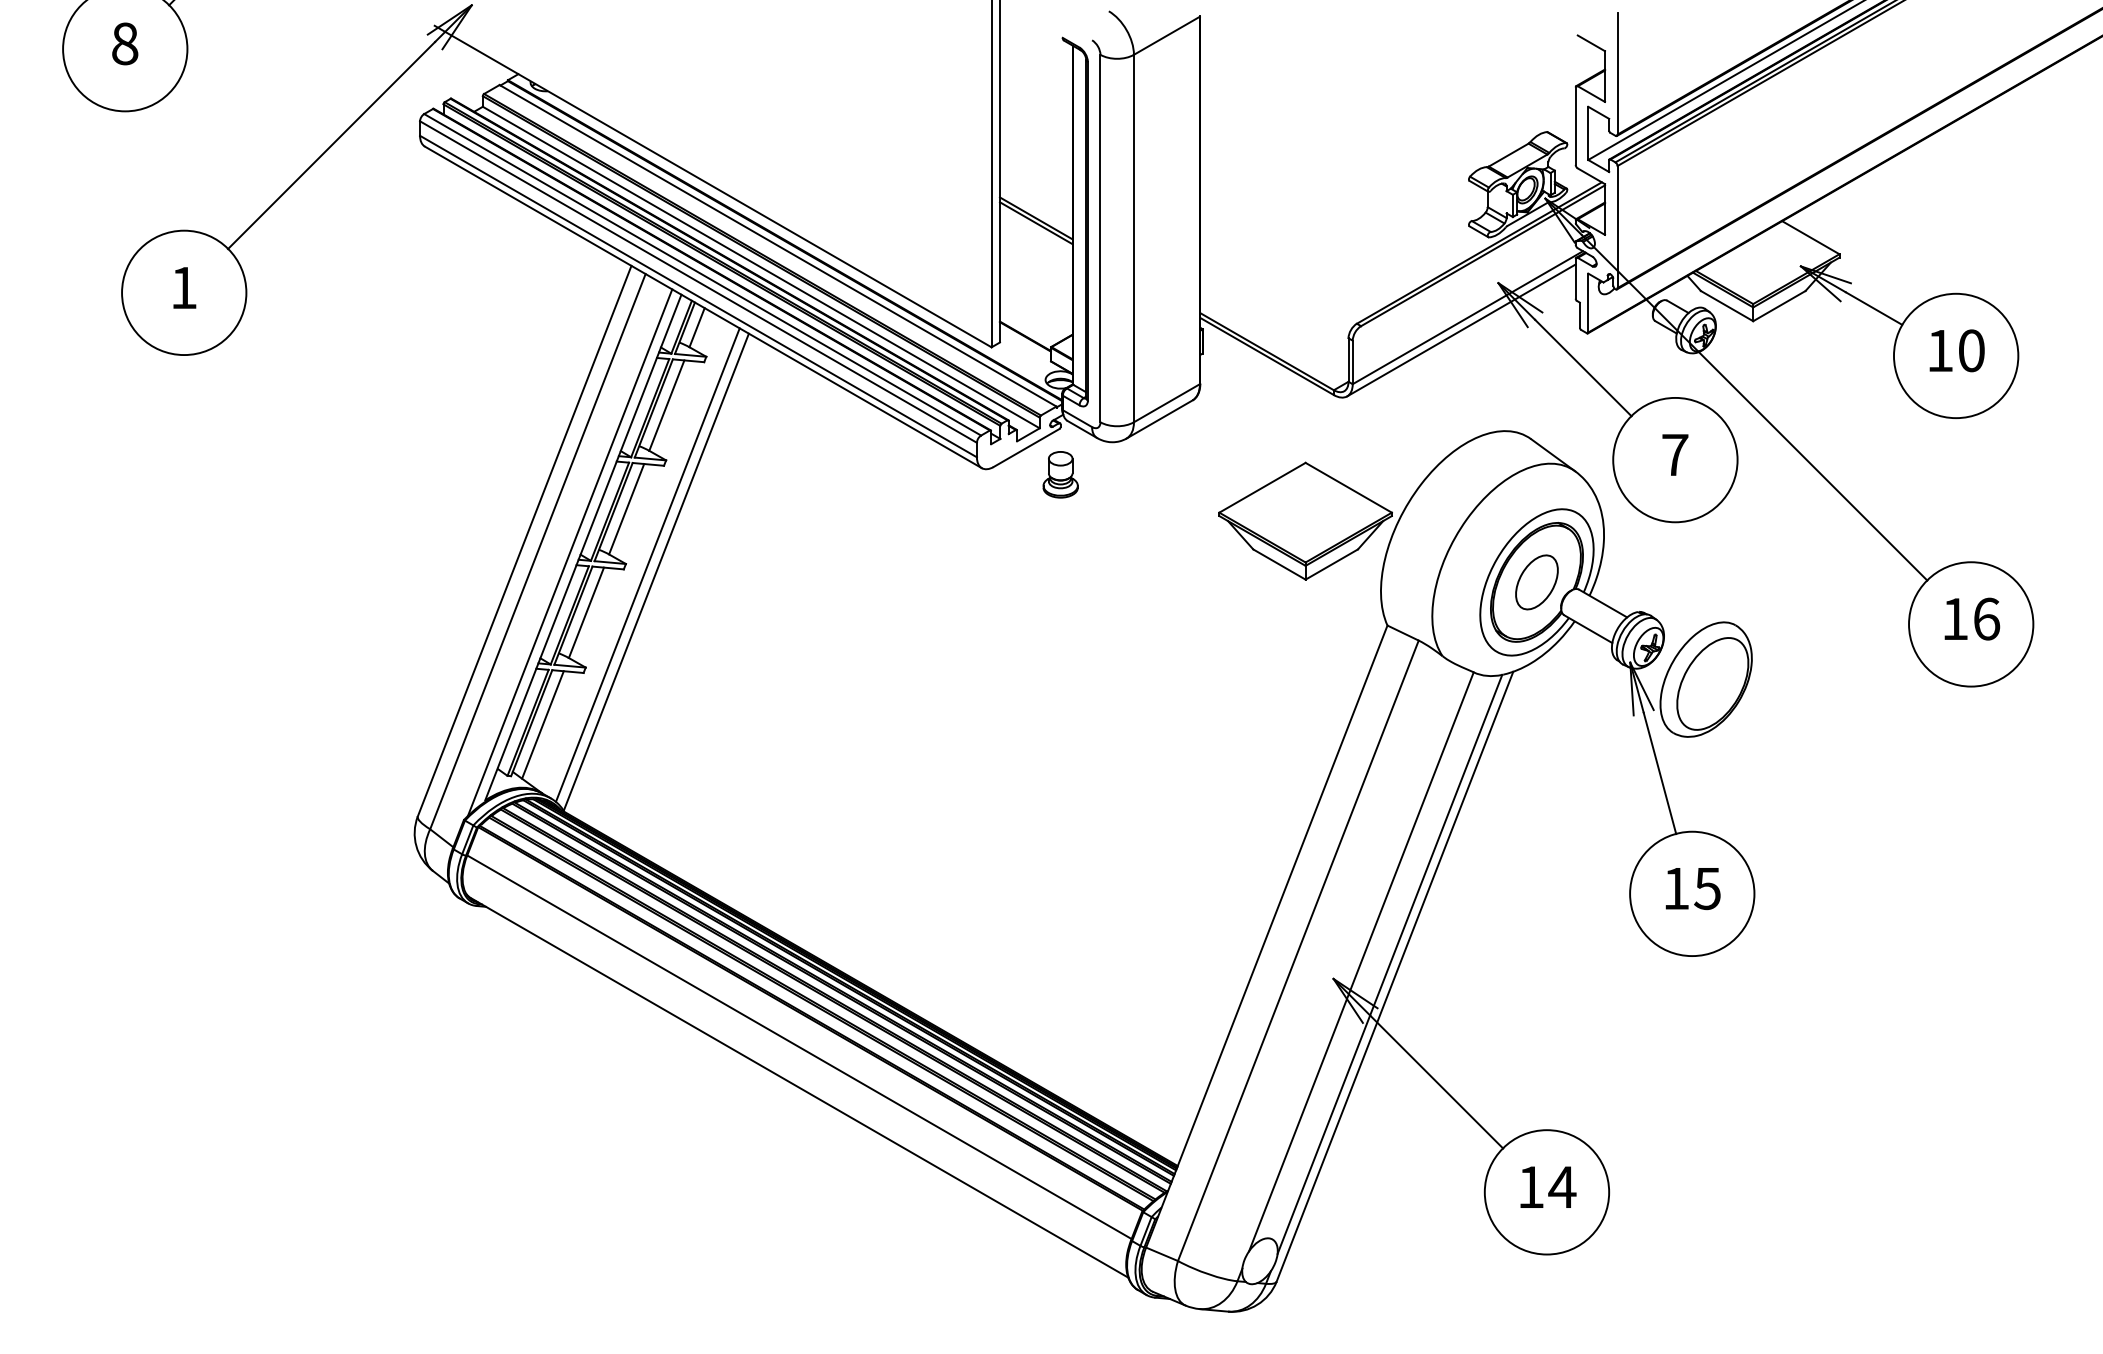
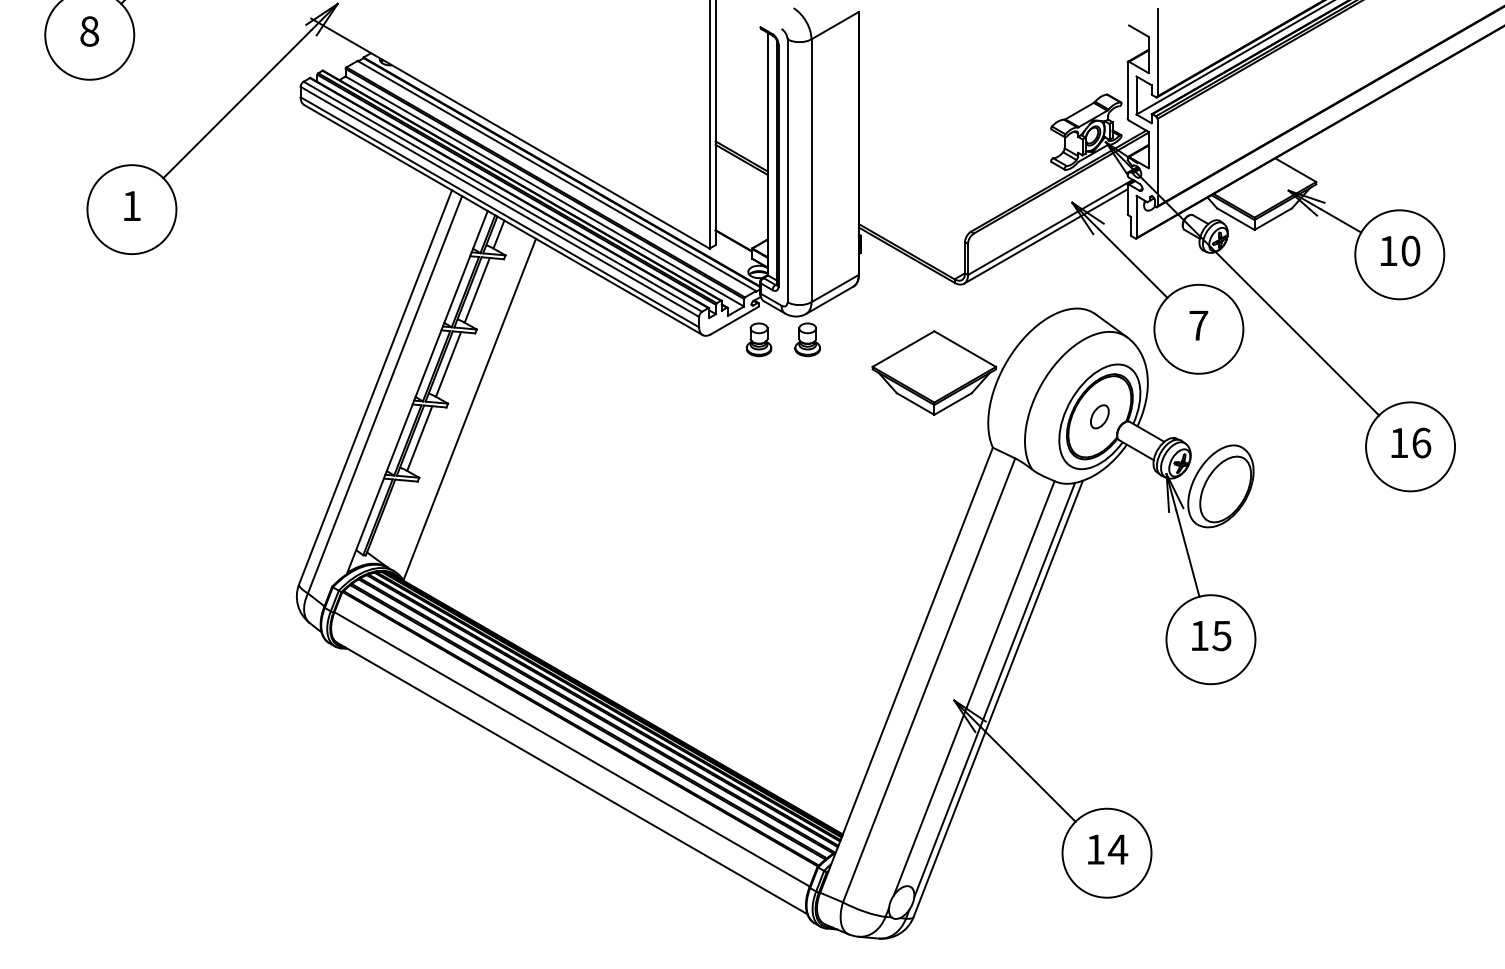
part: (1128, 474) -> (807, 339), added
line: (569, 552) -> (407, 395), removed
line: (647, 564) -> (463, 404), removed
part: (1536, 582) -> (1099, 416), size x0.6
line: (542, 724) -> (388, 518), removed

